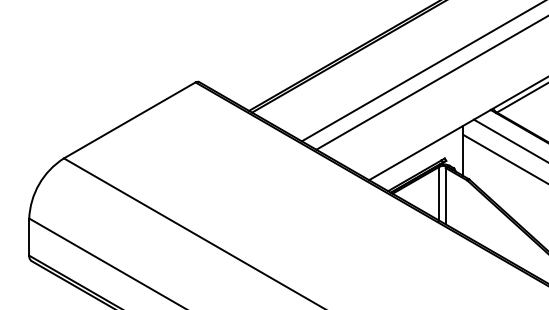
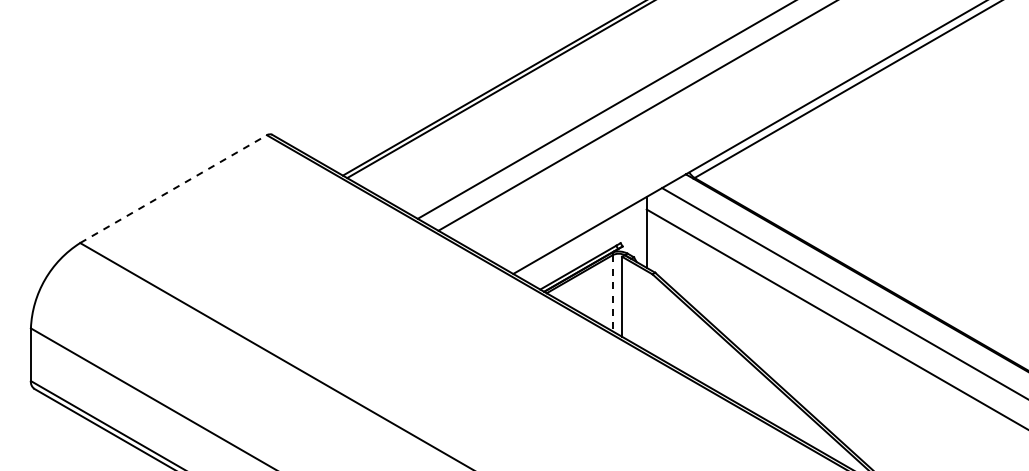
line: (129, 120) -> (173, 189), solid -> dashed
line: (439, 193) -> (612, 293), solid -> dashed

